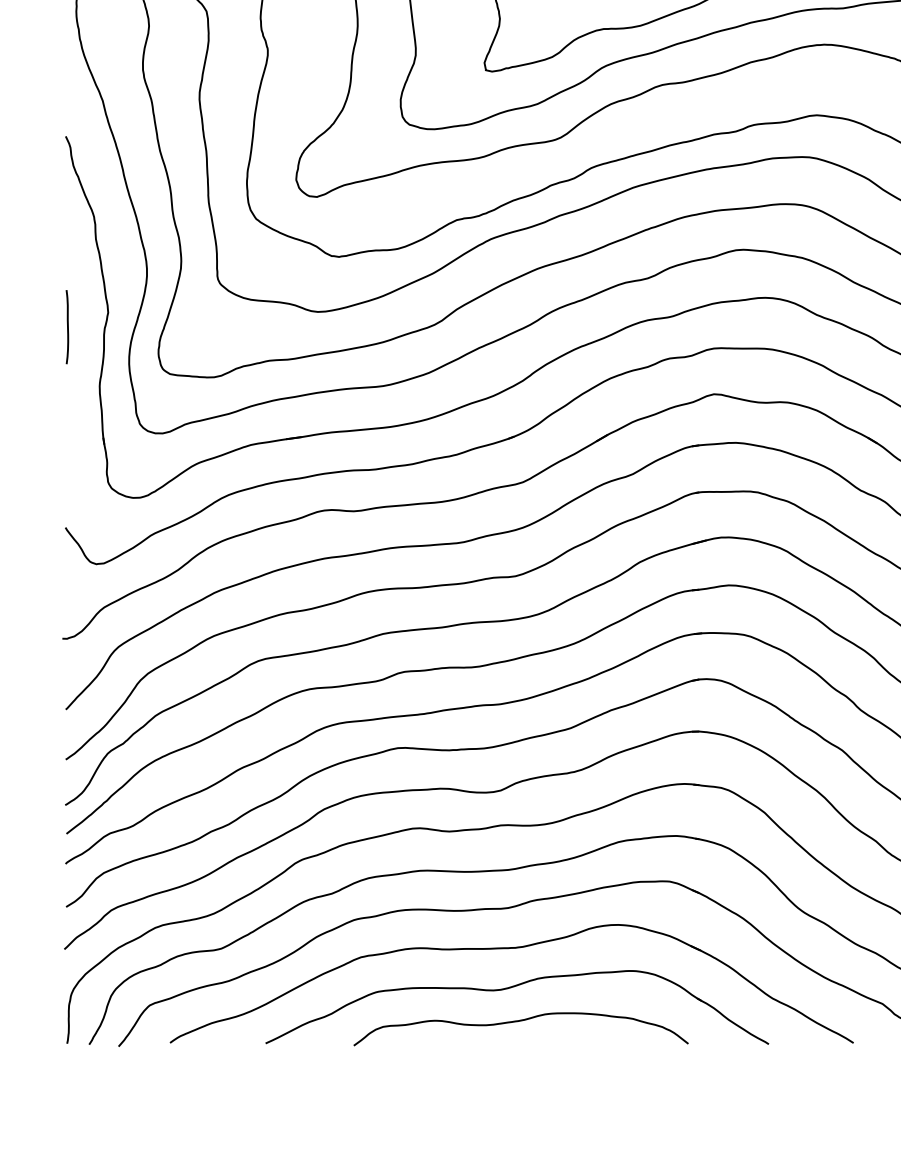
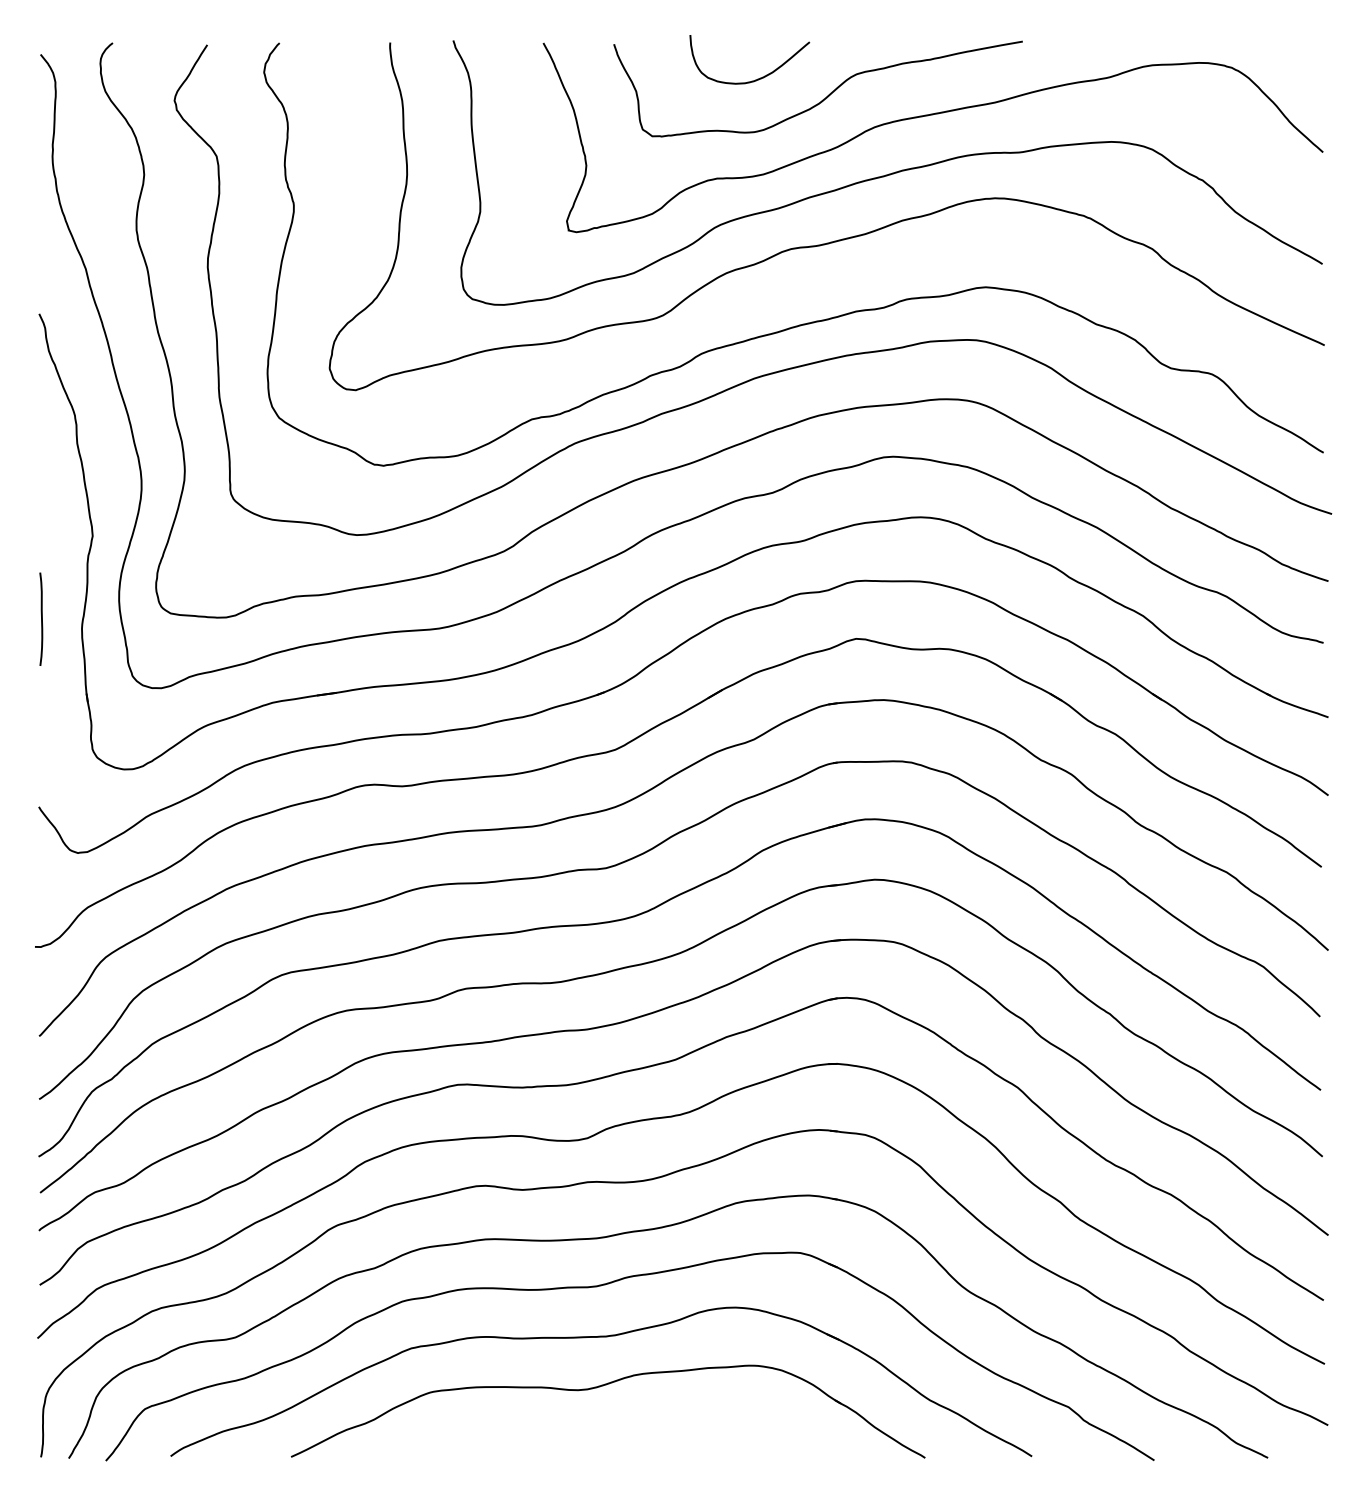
curve: (67, 326) -> (41, 618), moved
curve: (520, 1021) -> (612, 1429), removed

